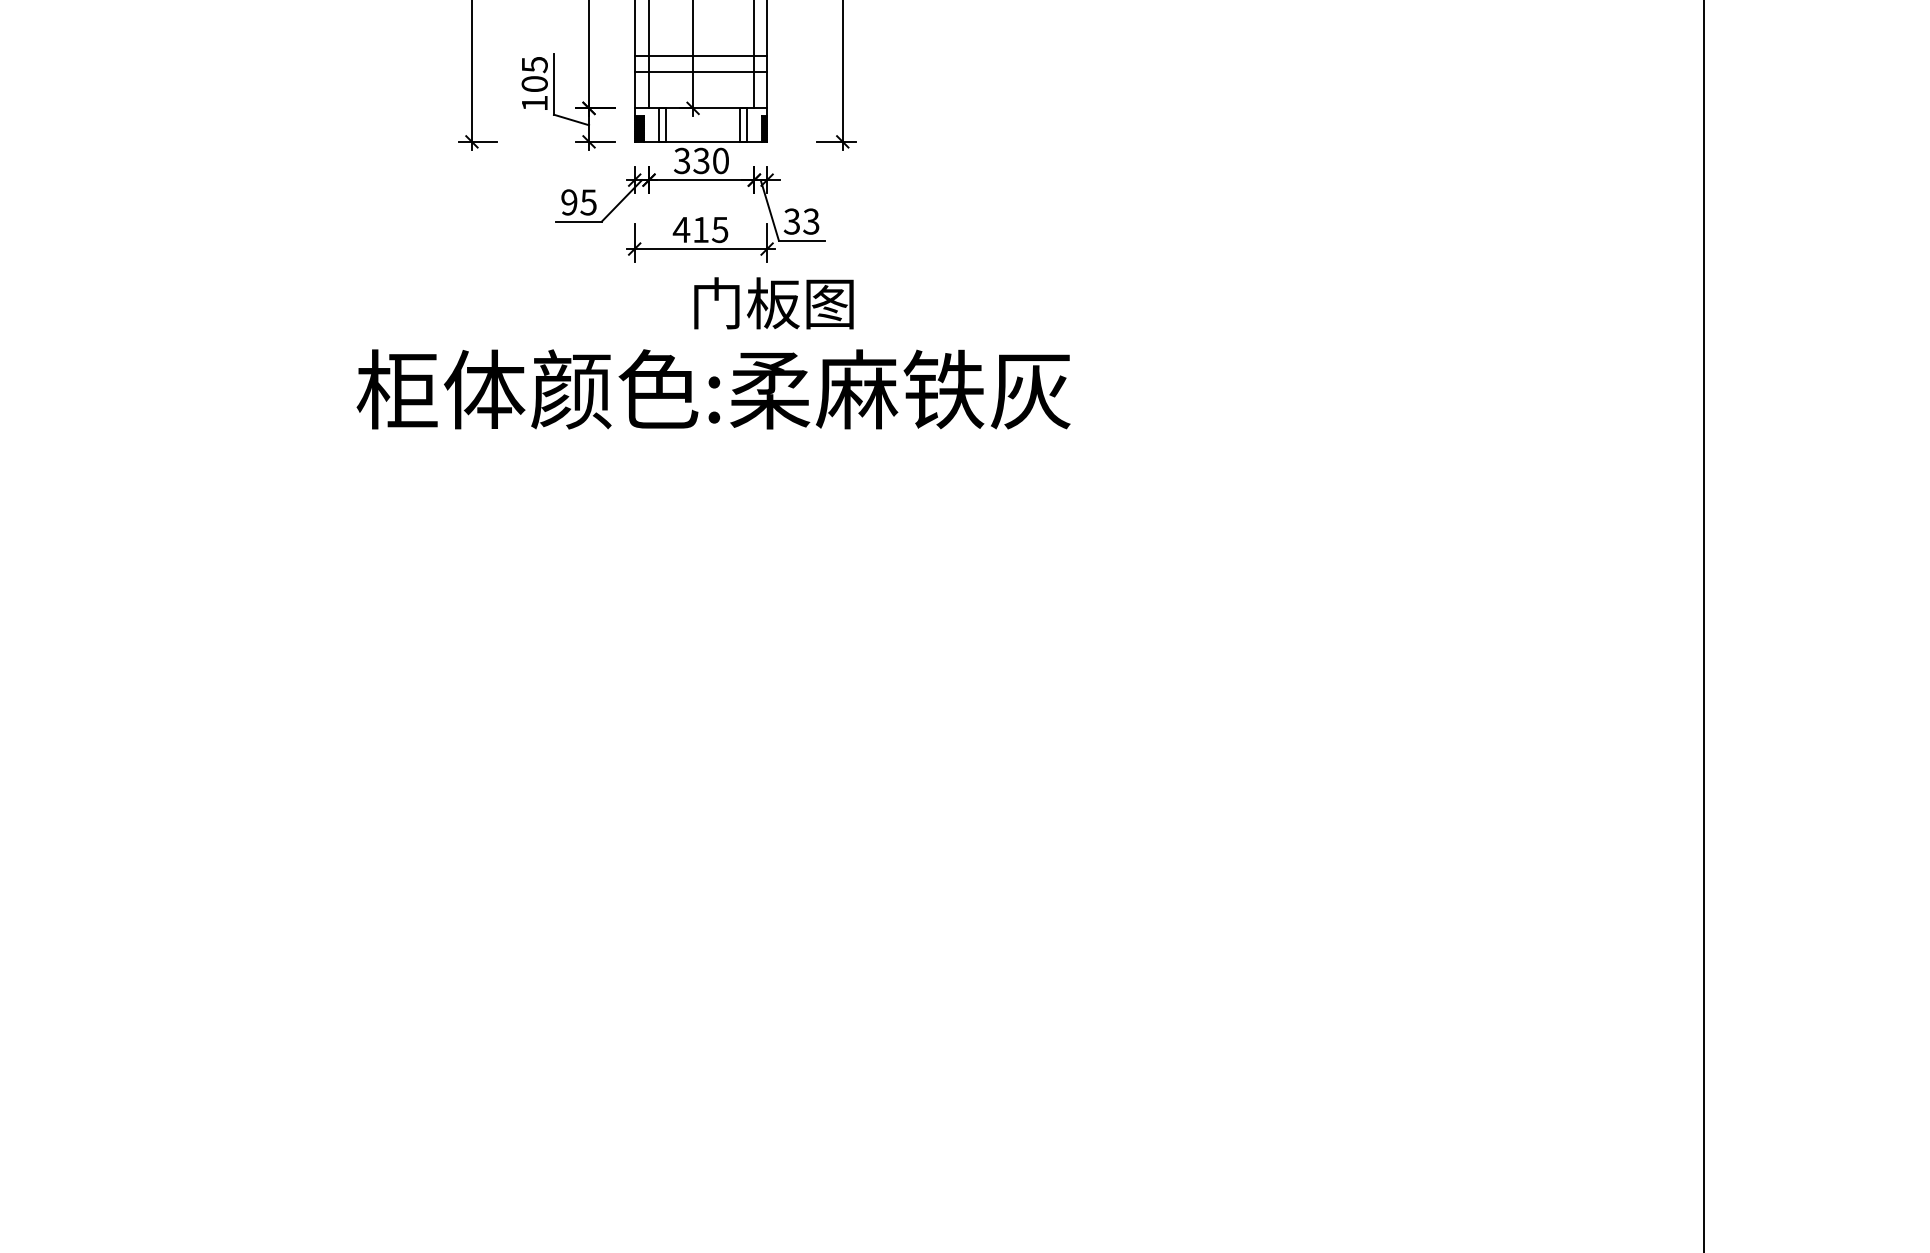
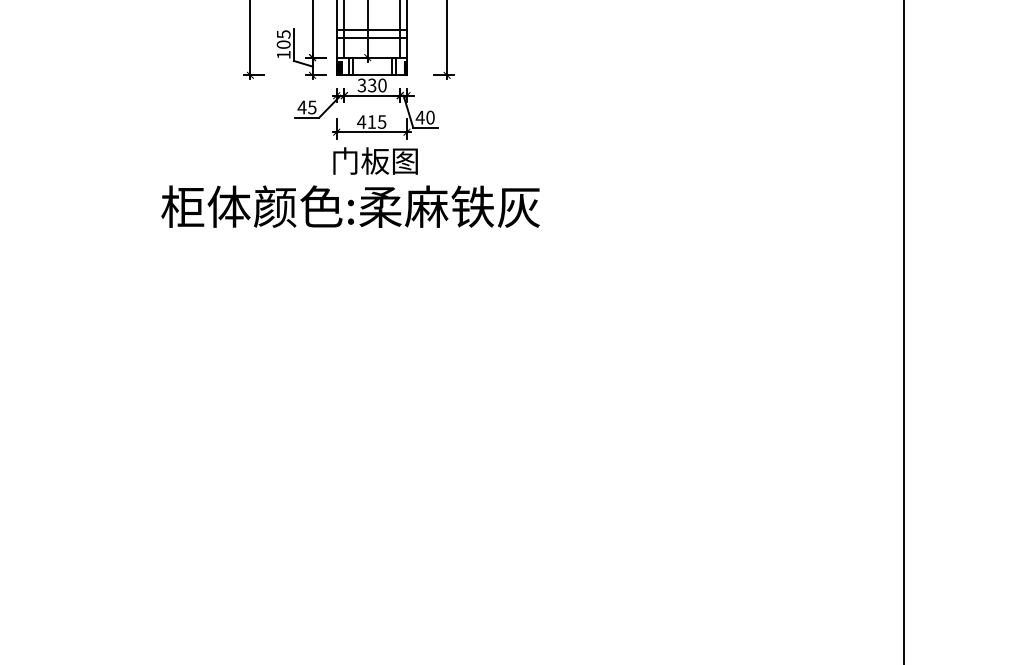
text: (568, 202) -> (301, 107), 95 -> 45
text: (800, 221) -> (424, 117), 33 -> 40
text: (773, 302) -> (375, 160), moved
text: (713, 389) -> (350, 206), moved

